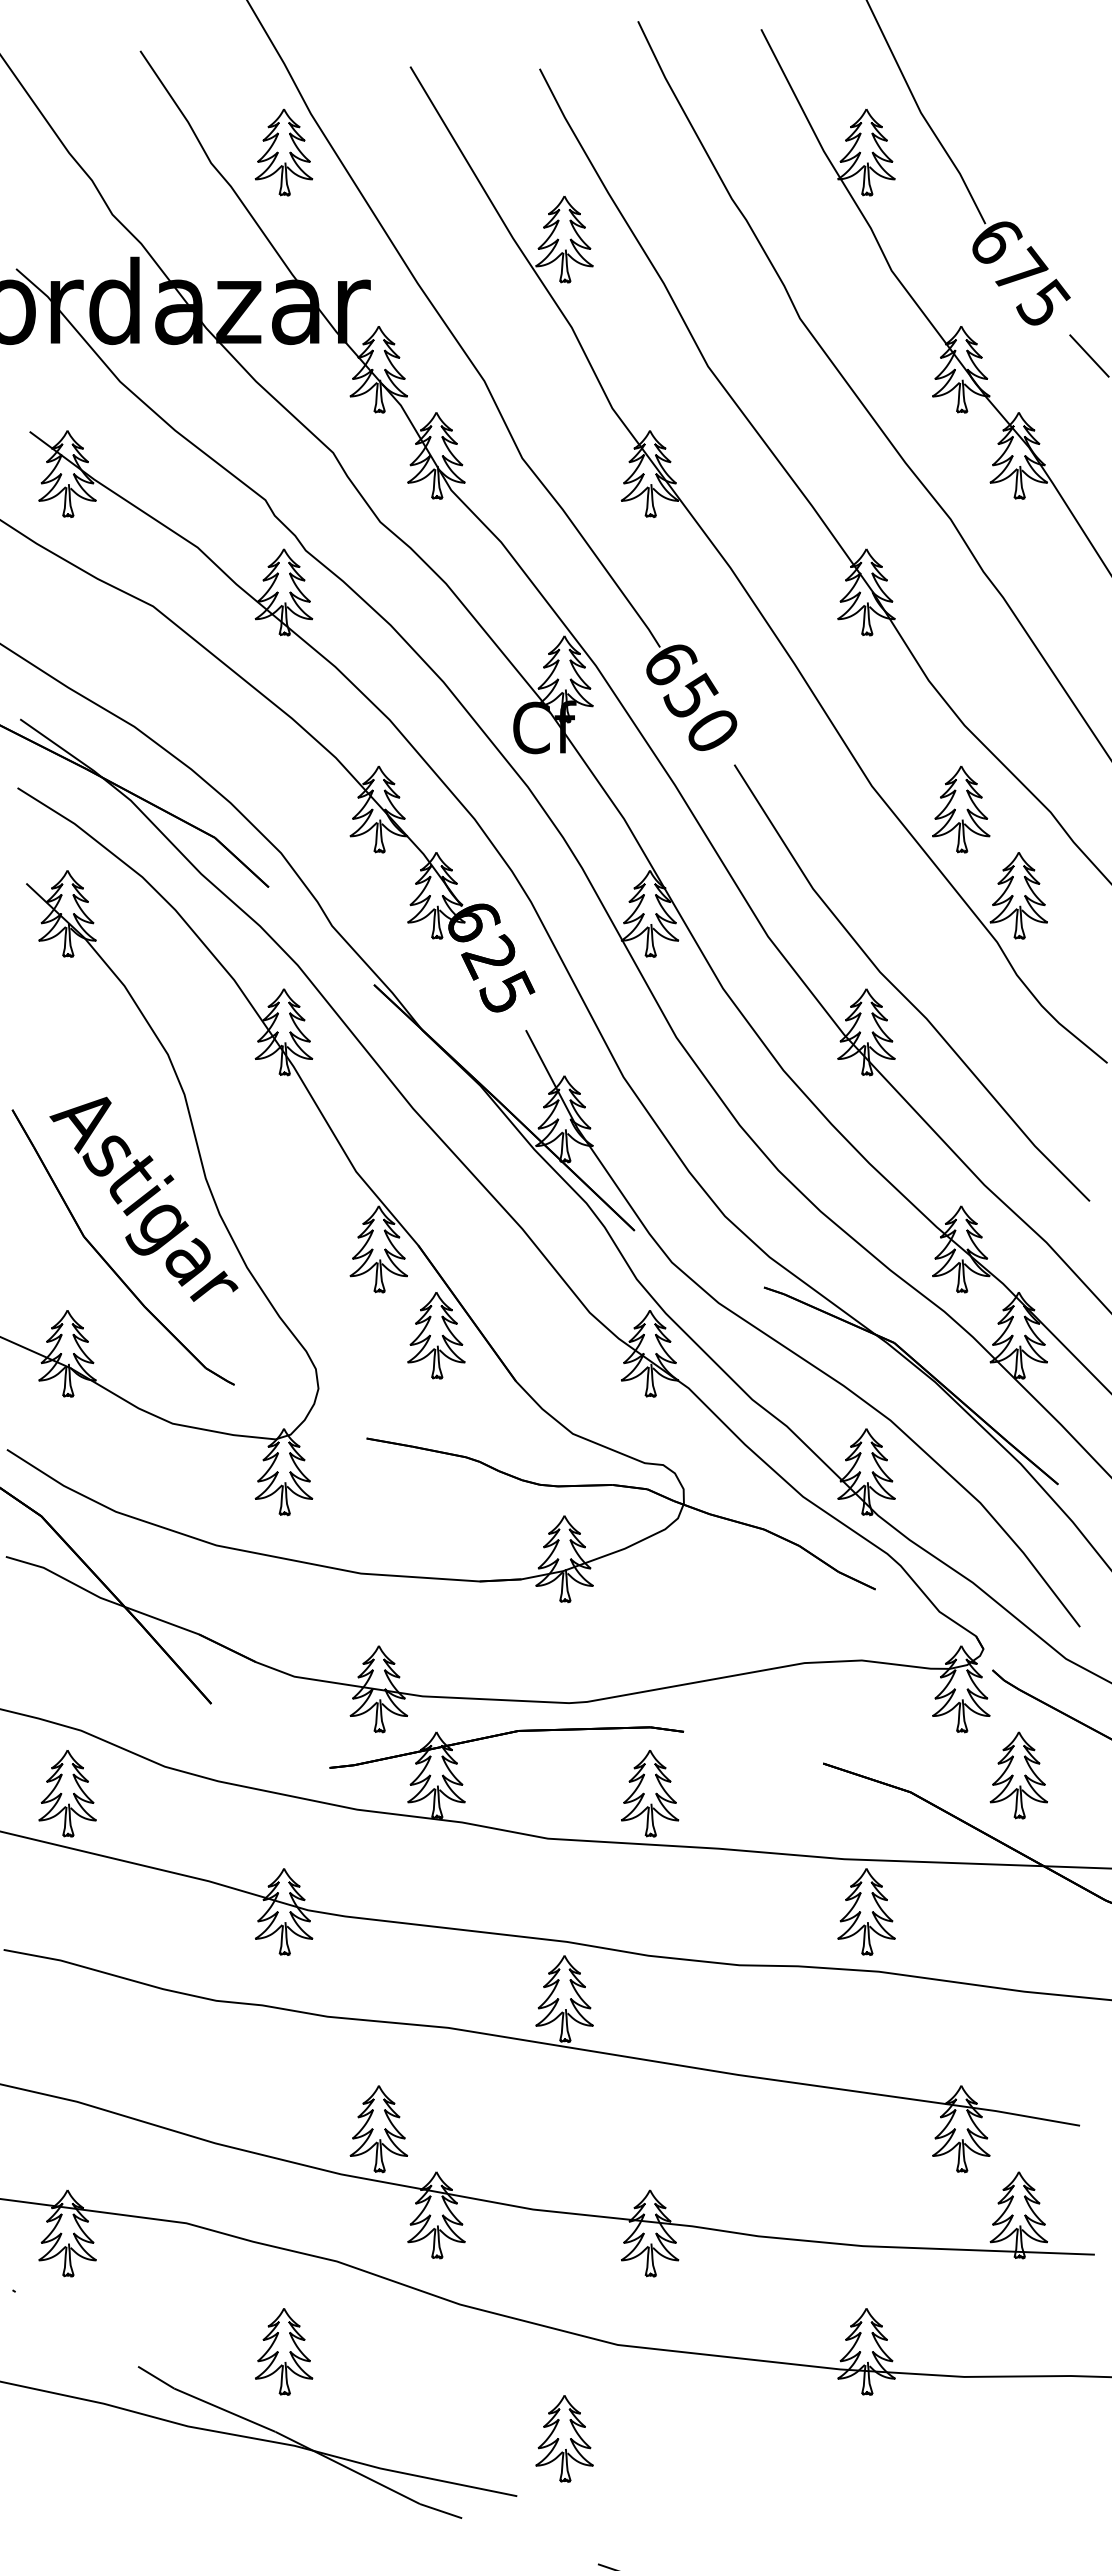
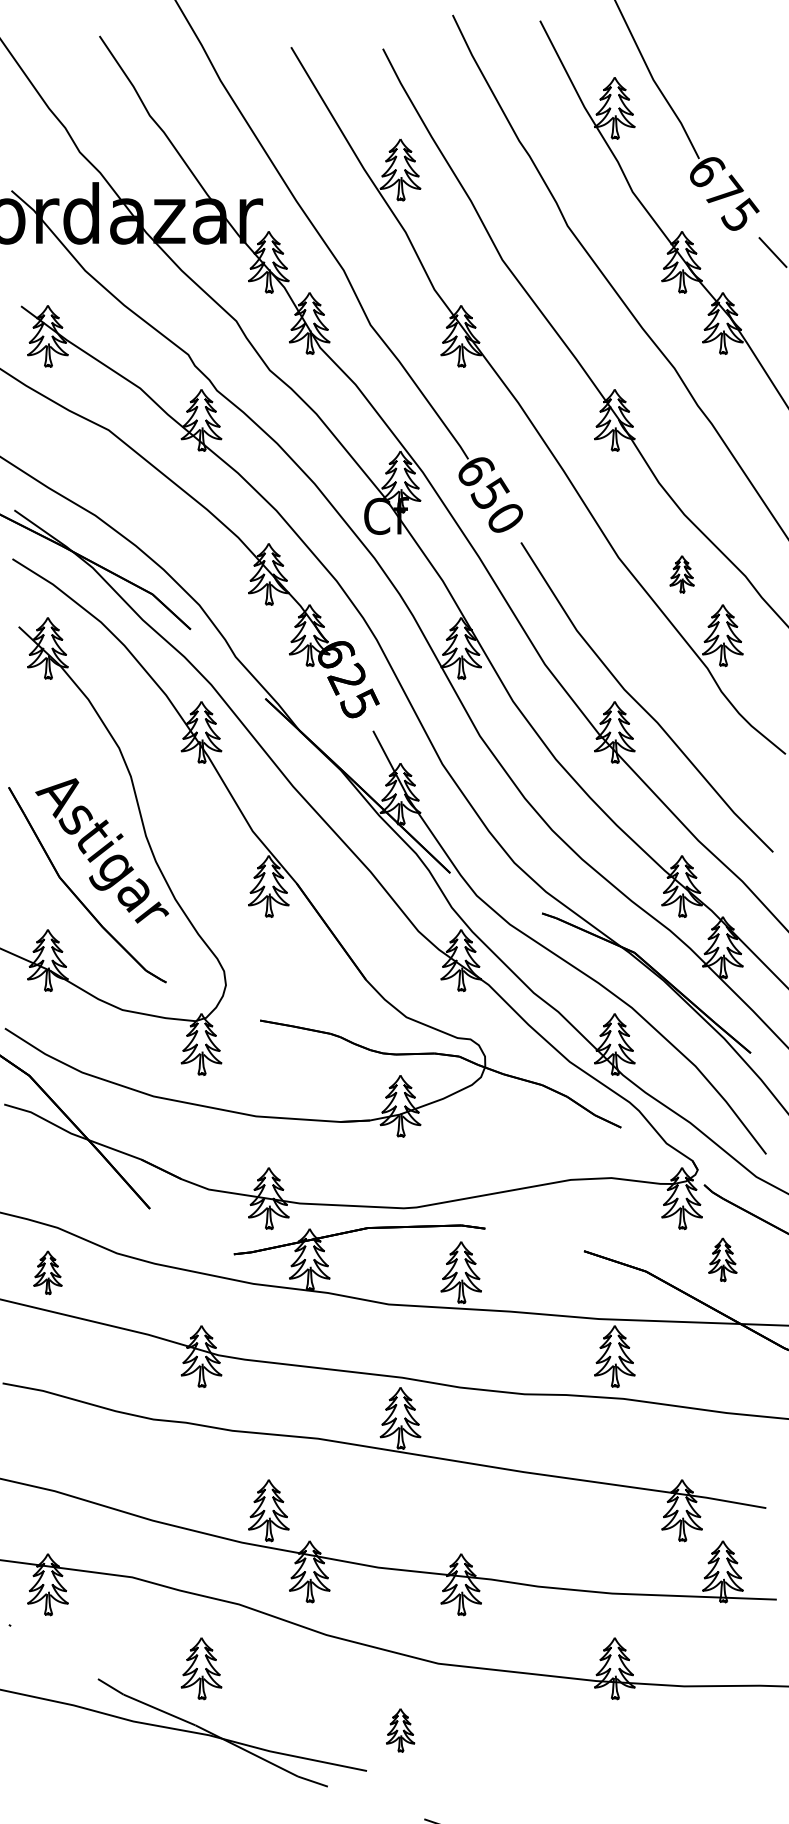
part: (283, 152) -> (201, 108), removed
part: (961, 809) -> (682, 574), size x0.6
part: (436, 1335) -> (309, 947), removed
part: (1018, 1775) -> (722, 1259), size x0.7
part: (67, 1793) -> (47, 1272), size x0.7
part: (564, 2438) -> (400, 1730), size x0.7

